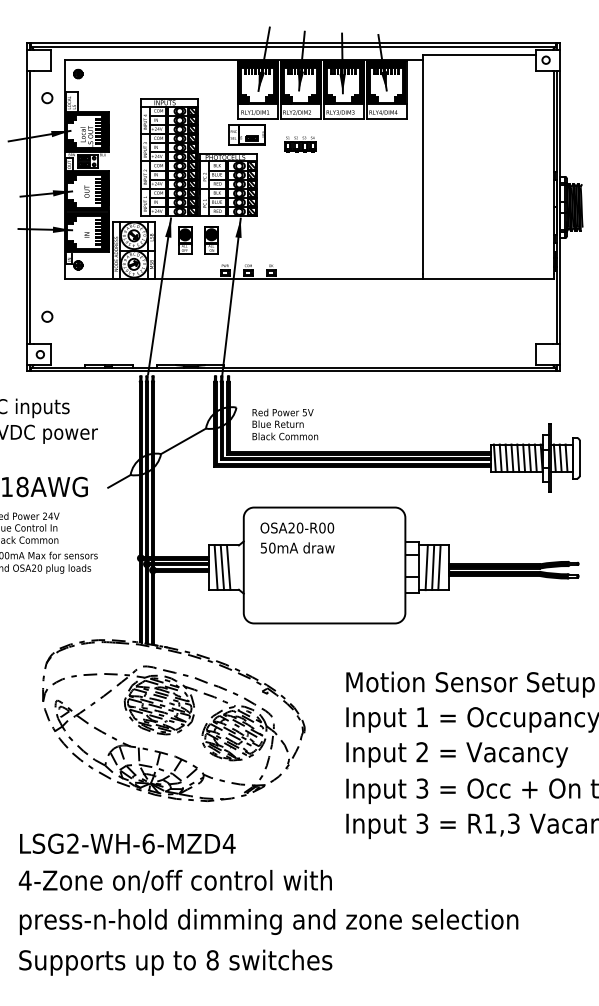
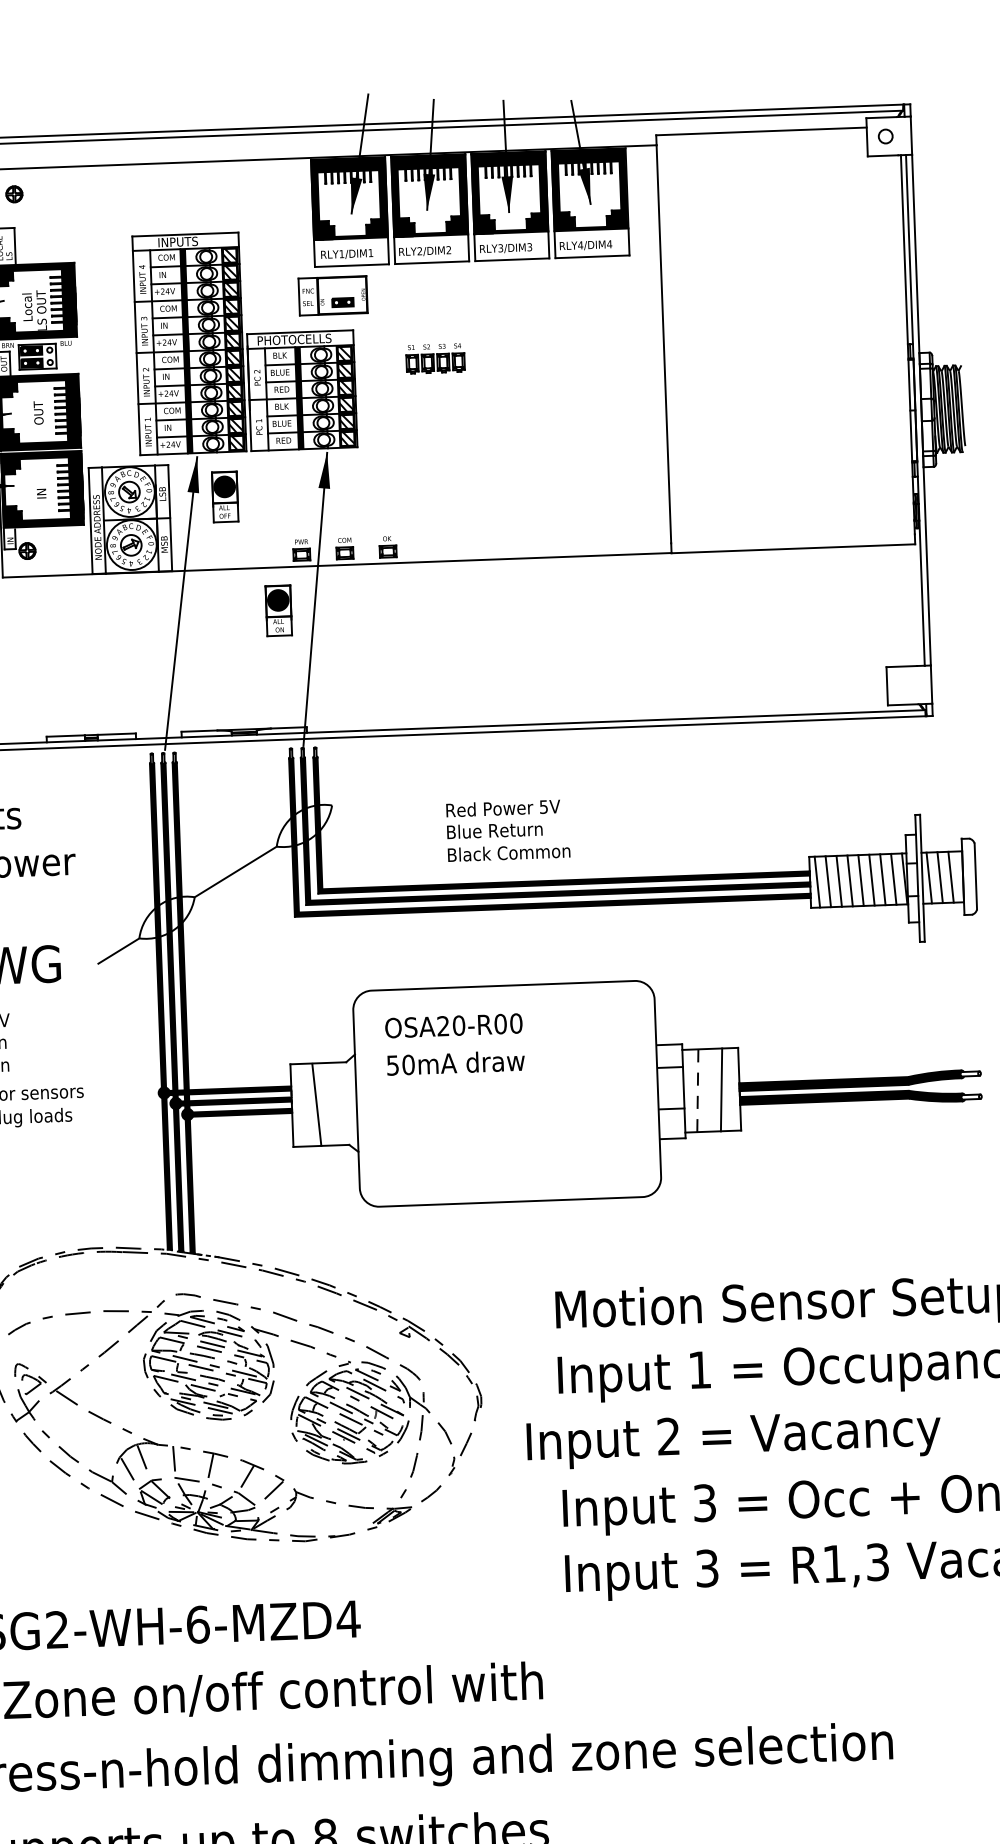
part: (300, 144) -> (435, 358), moved
part: (211, 240) -> (278, 611), moved
text: (285, 424) -> (508, 830), moved
line: (215, 567) -> (303, 1105), removed
line: (228, 567) -> (328, 1104), removed
line: (433, 567) -> (710, 1090), removed
line: (426, 568) -> (697, 1092), solid -> dashed
text: (457, 754) -> (734, 1438), moved

